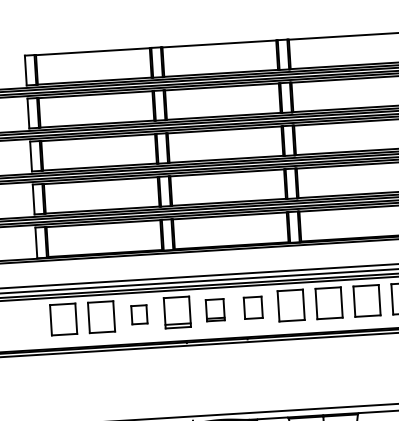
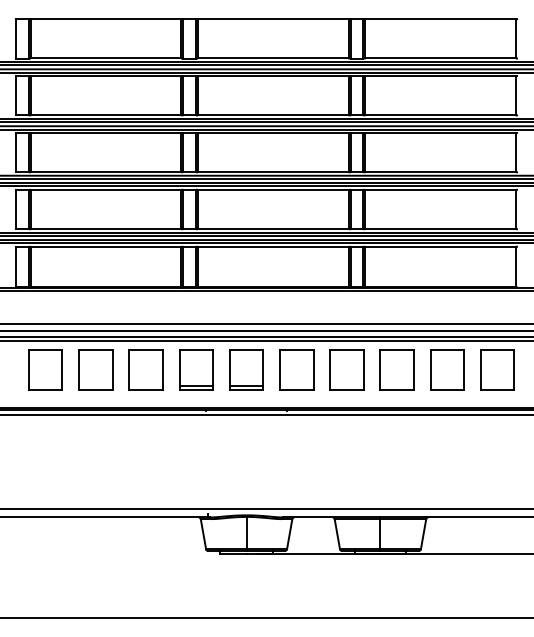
part: (253, 307) -> (296, 369), size x1.43
part: (215, 309) -> (246, 369), size x1.43
part: (138, 314) -> (145, 369), size x1.67

